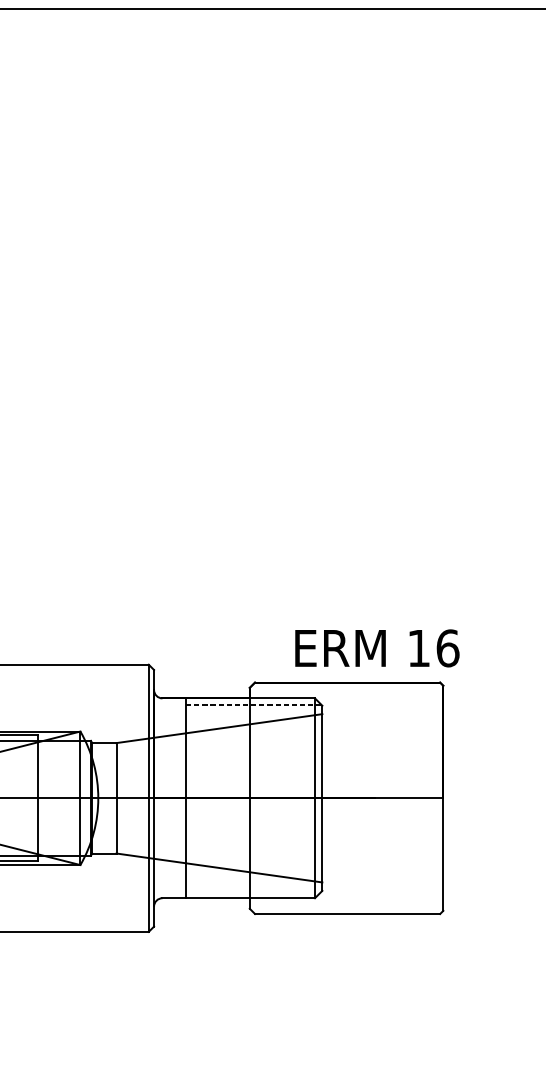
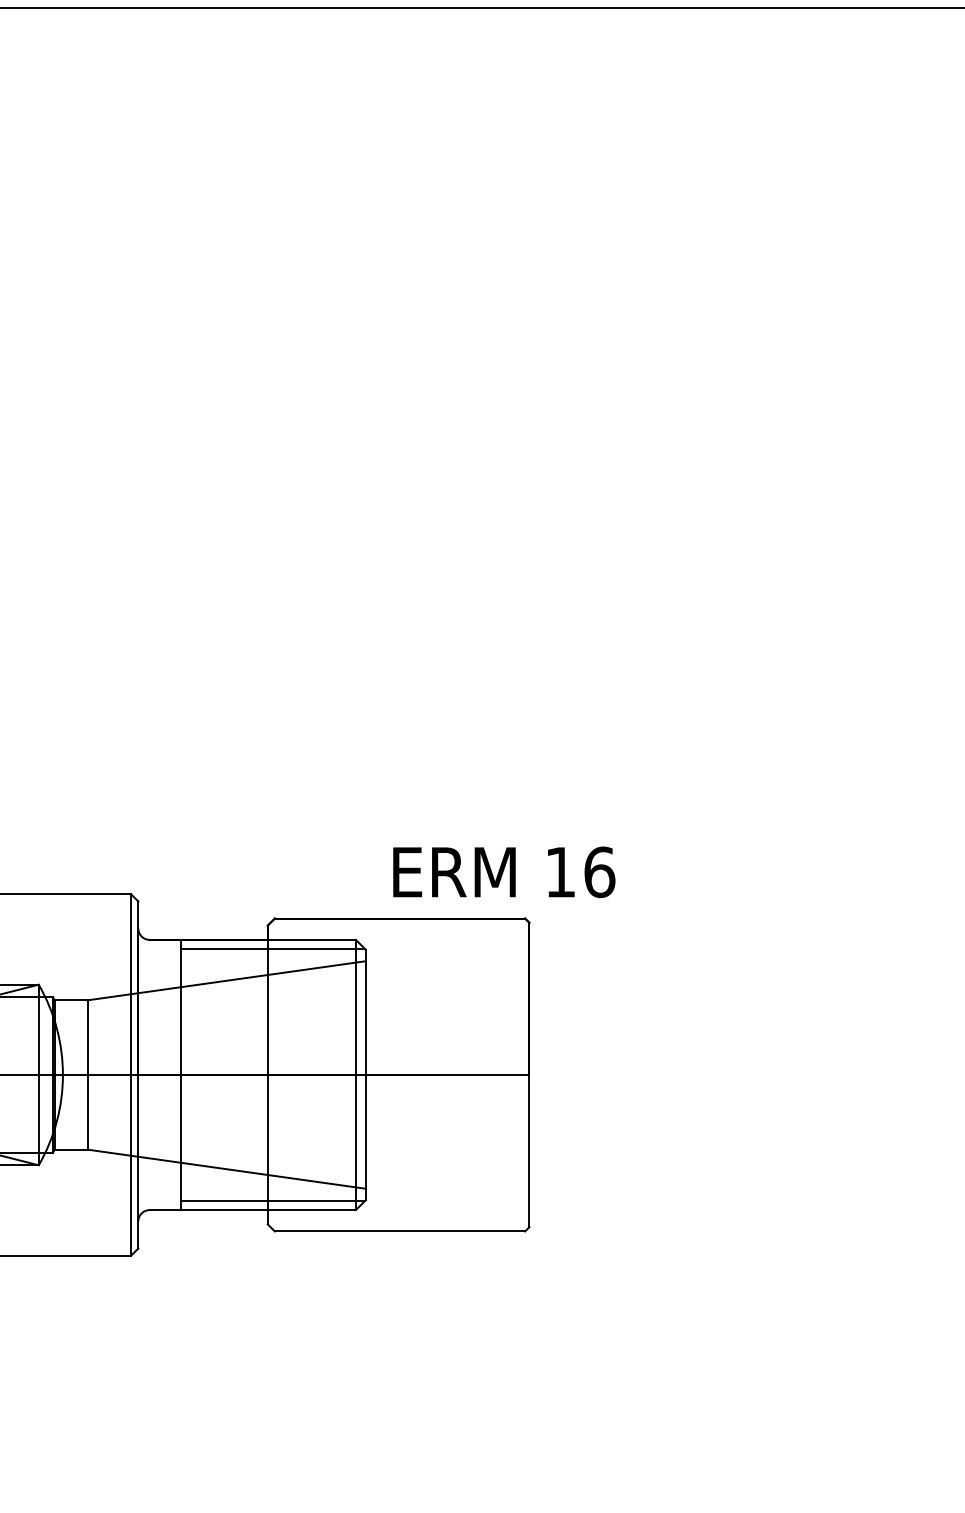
text: (377, 648) -> (504, 872), moved
line: (253, 704) -> (272, 948), dashed -> solid
line: (253, 891) -> (272, 1201), added

